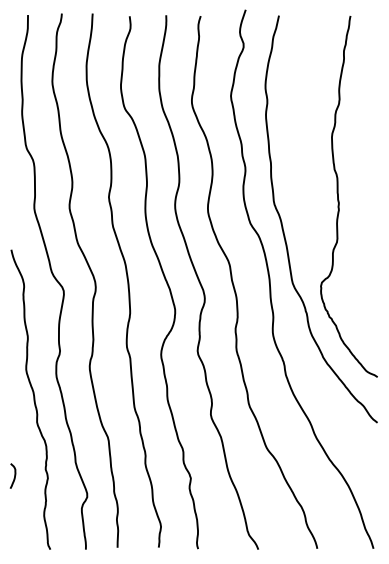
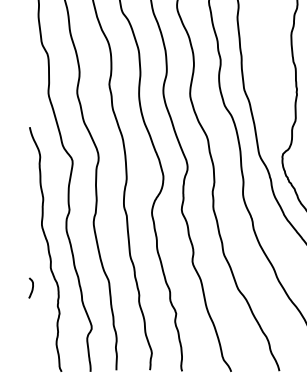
curve: (14, 475) -> (32, 287), moved

